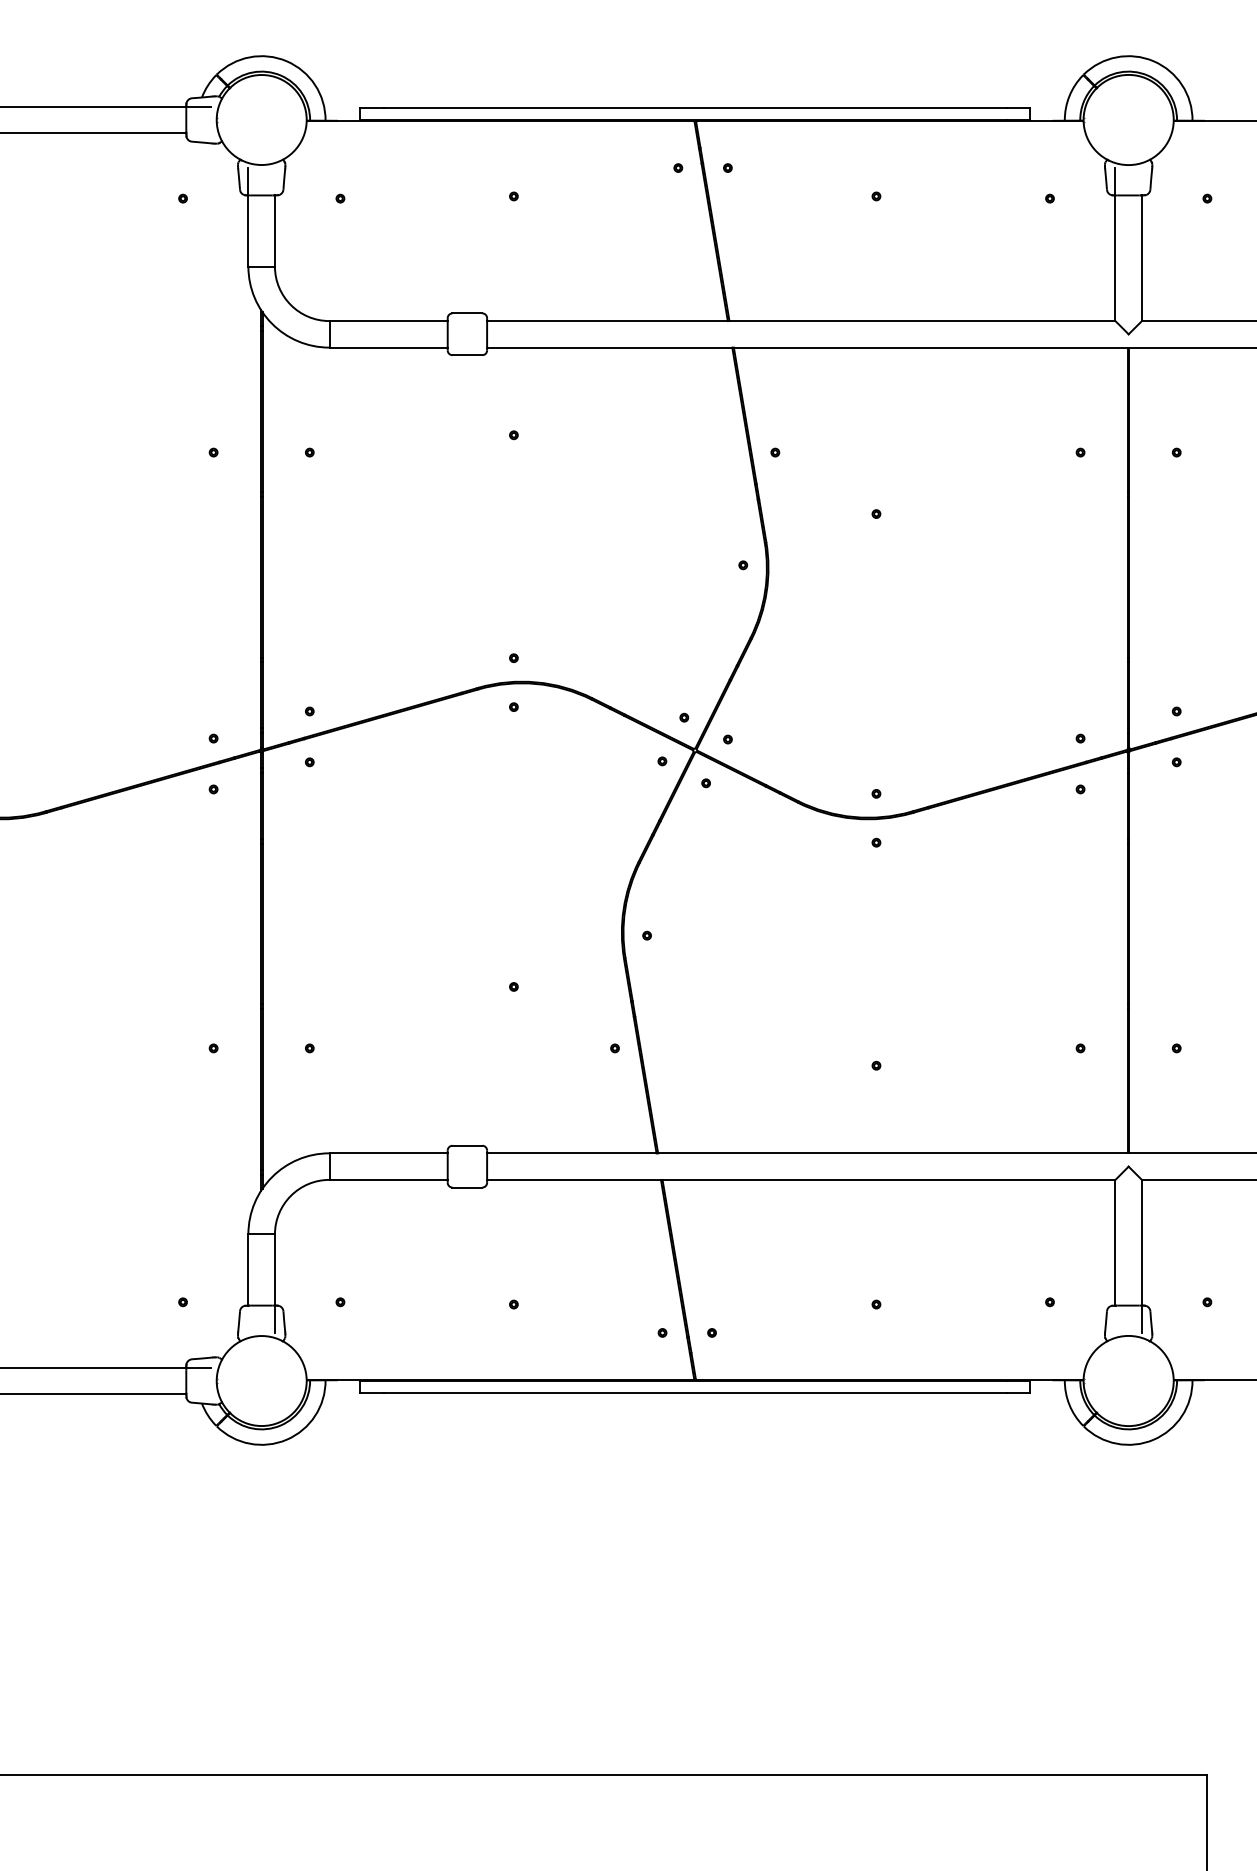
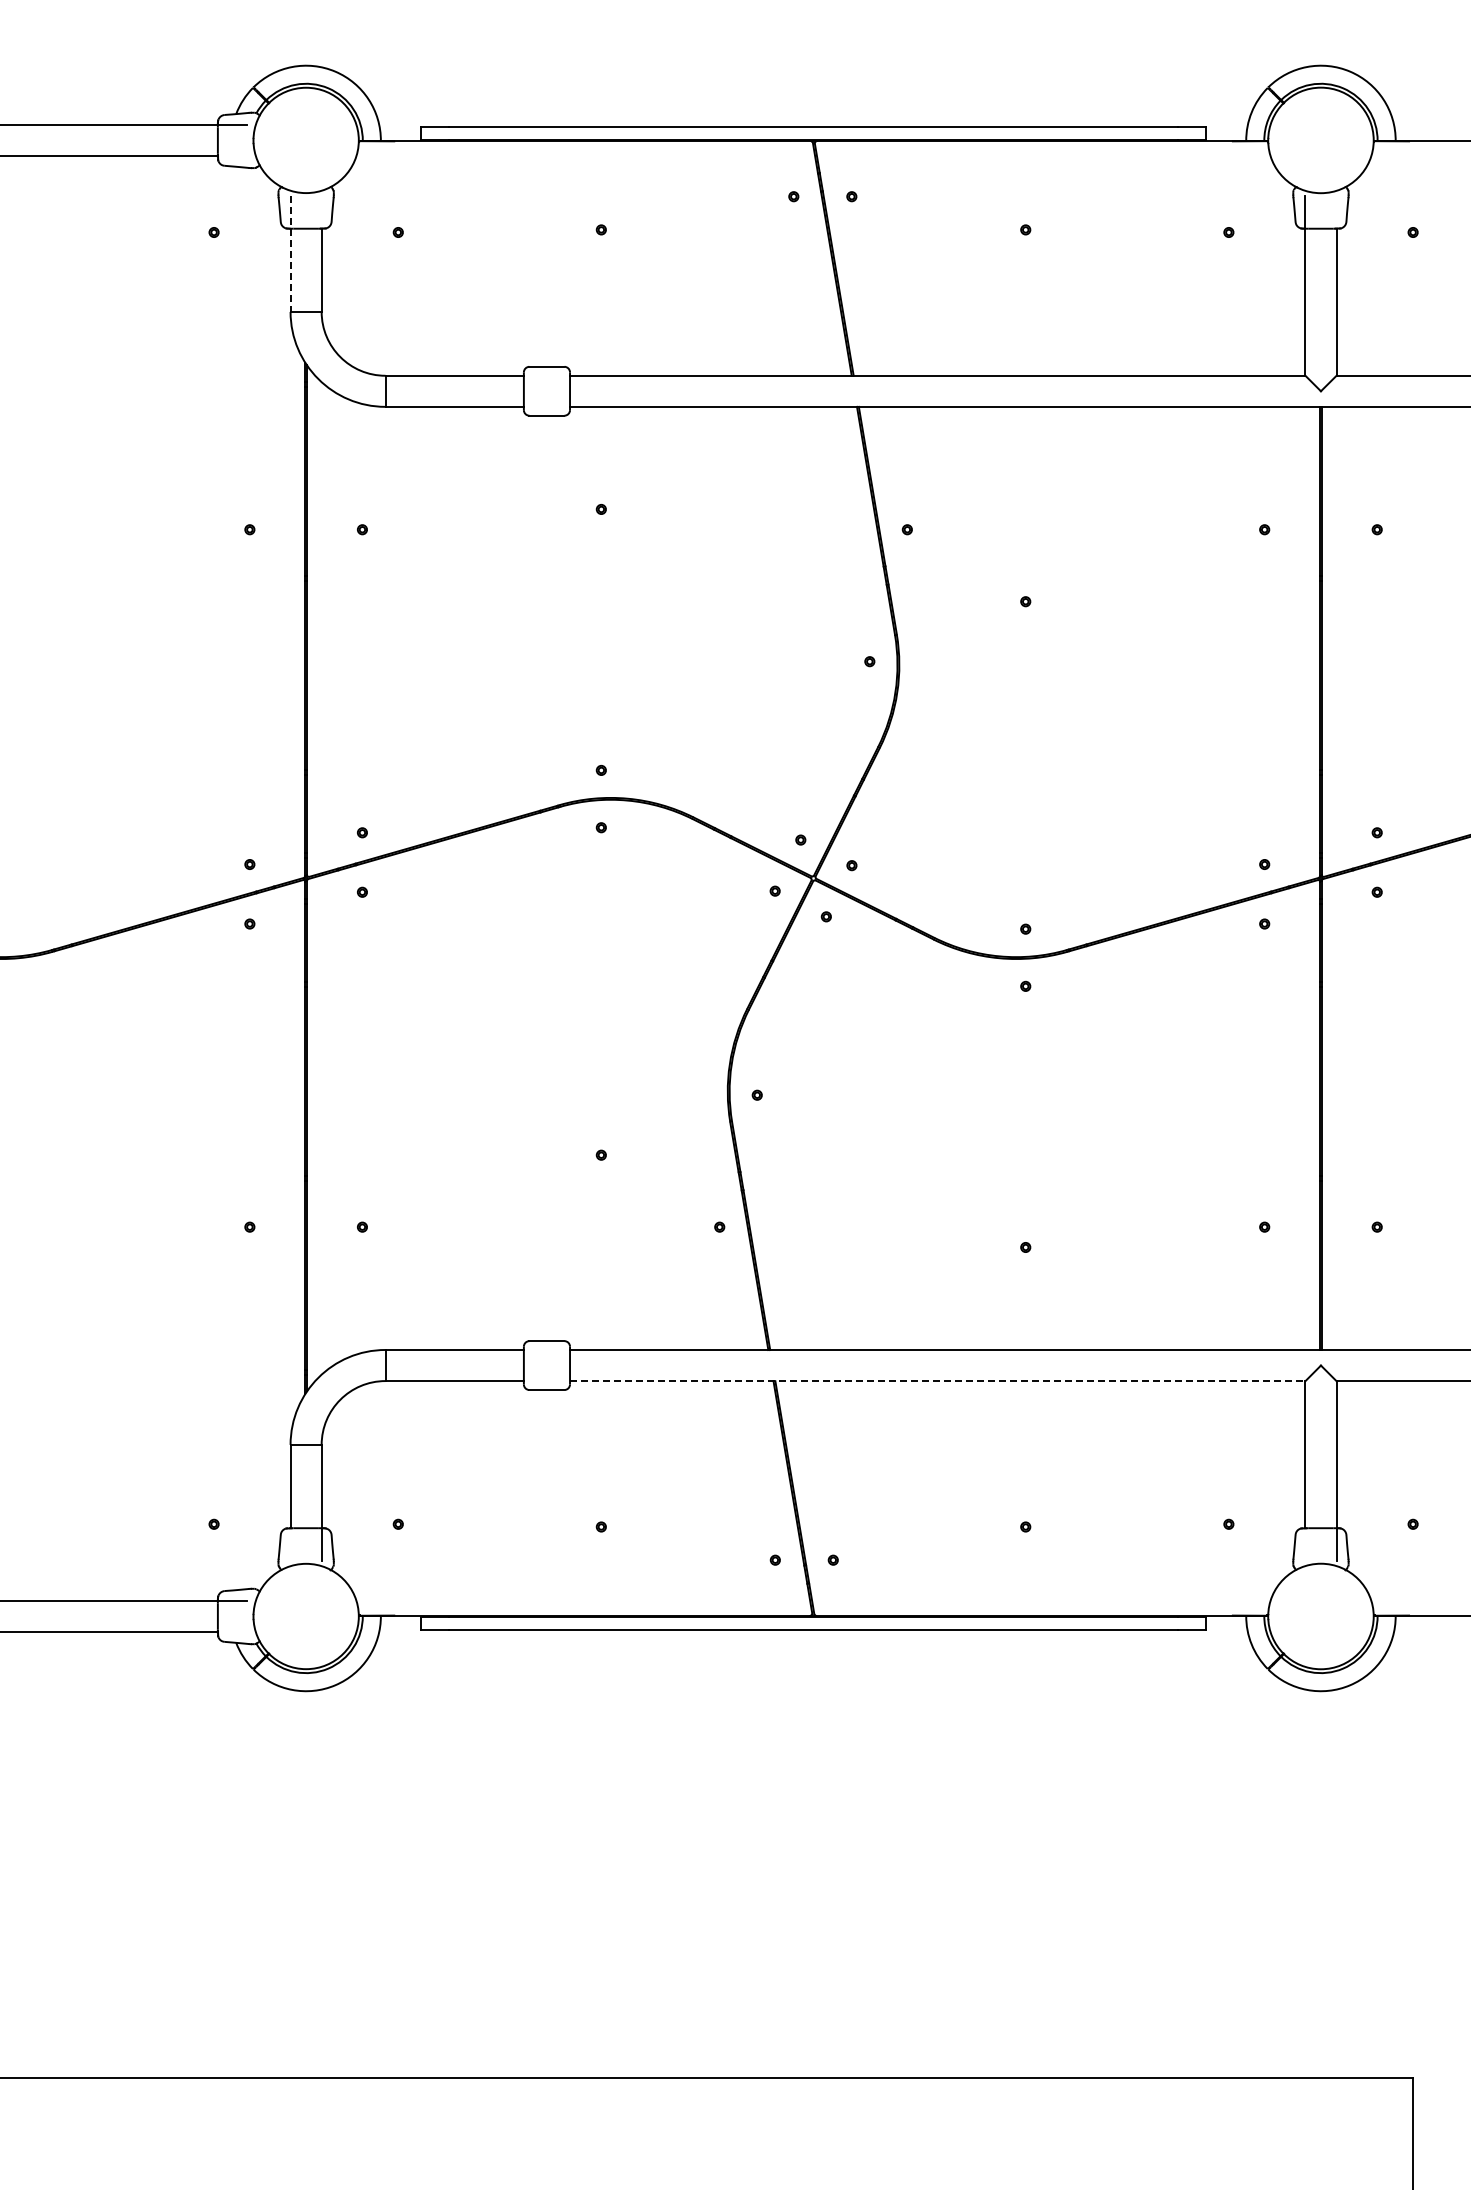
line: (248, 217) -> (290, 254), solid -> dashed
line: (801, 1180) -> (937, 1381), solid -> dashed

